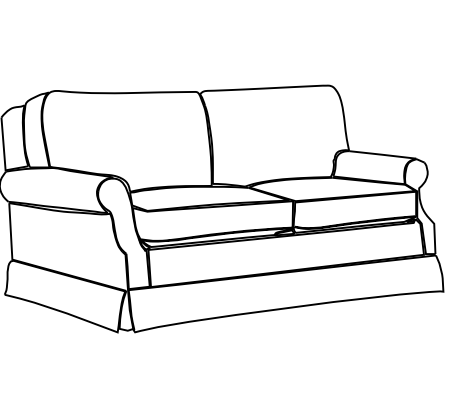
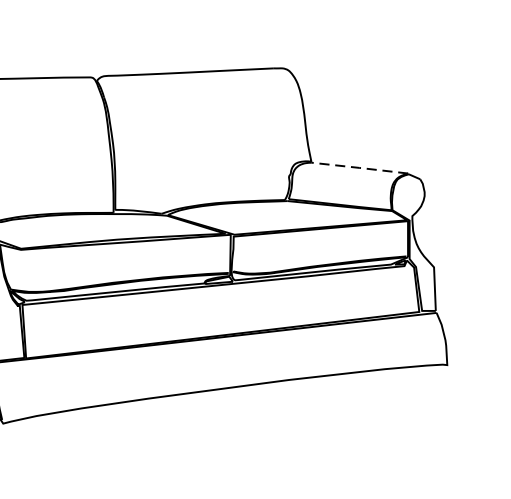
line: (382, 154) -> (359, 167), solid -> dashed

